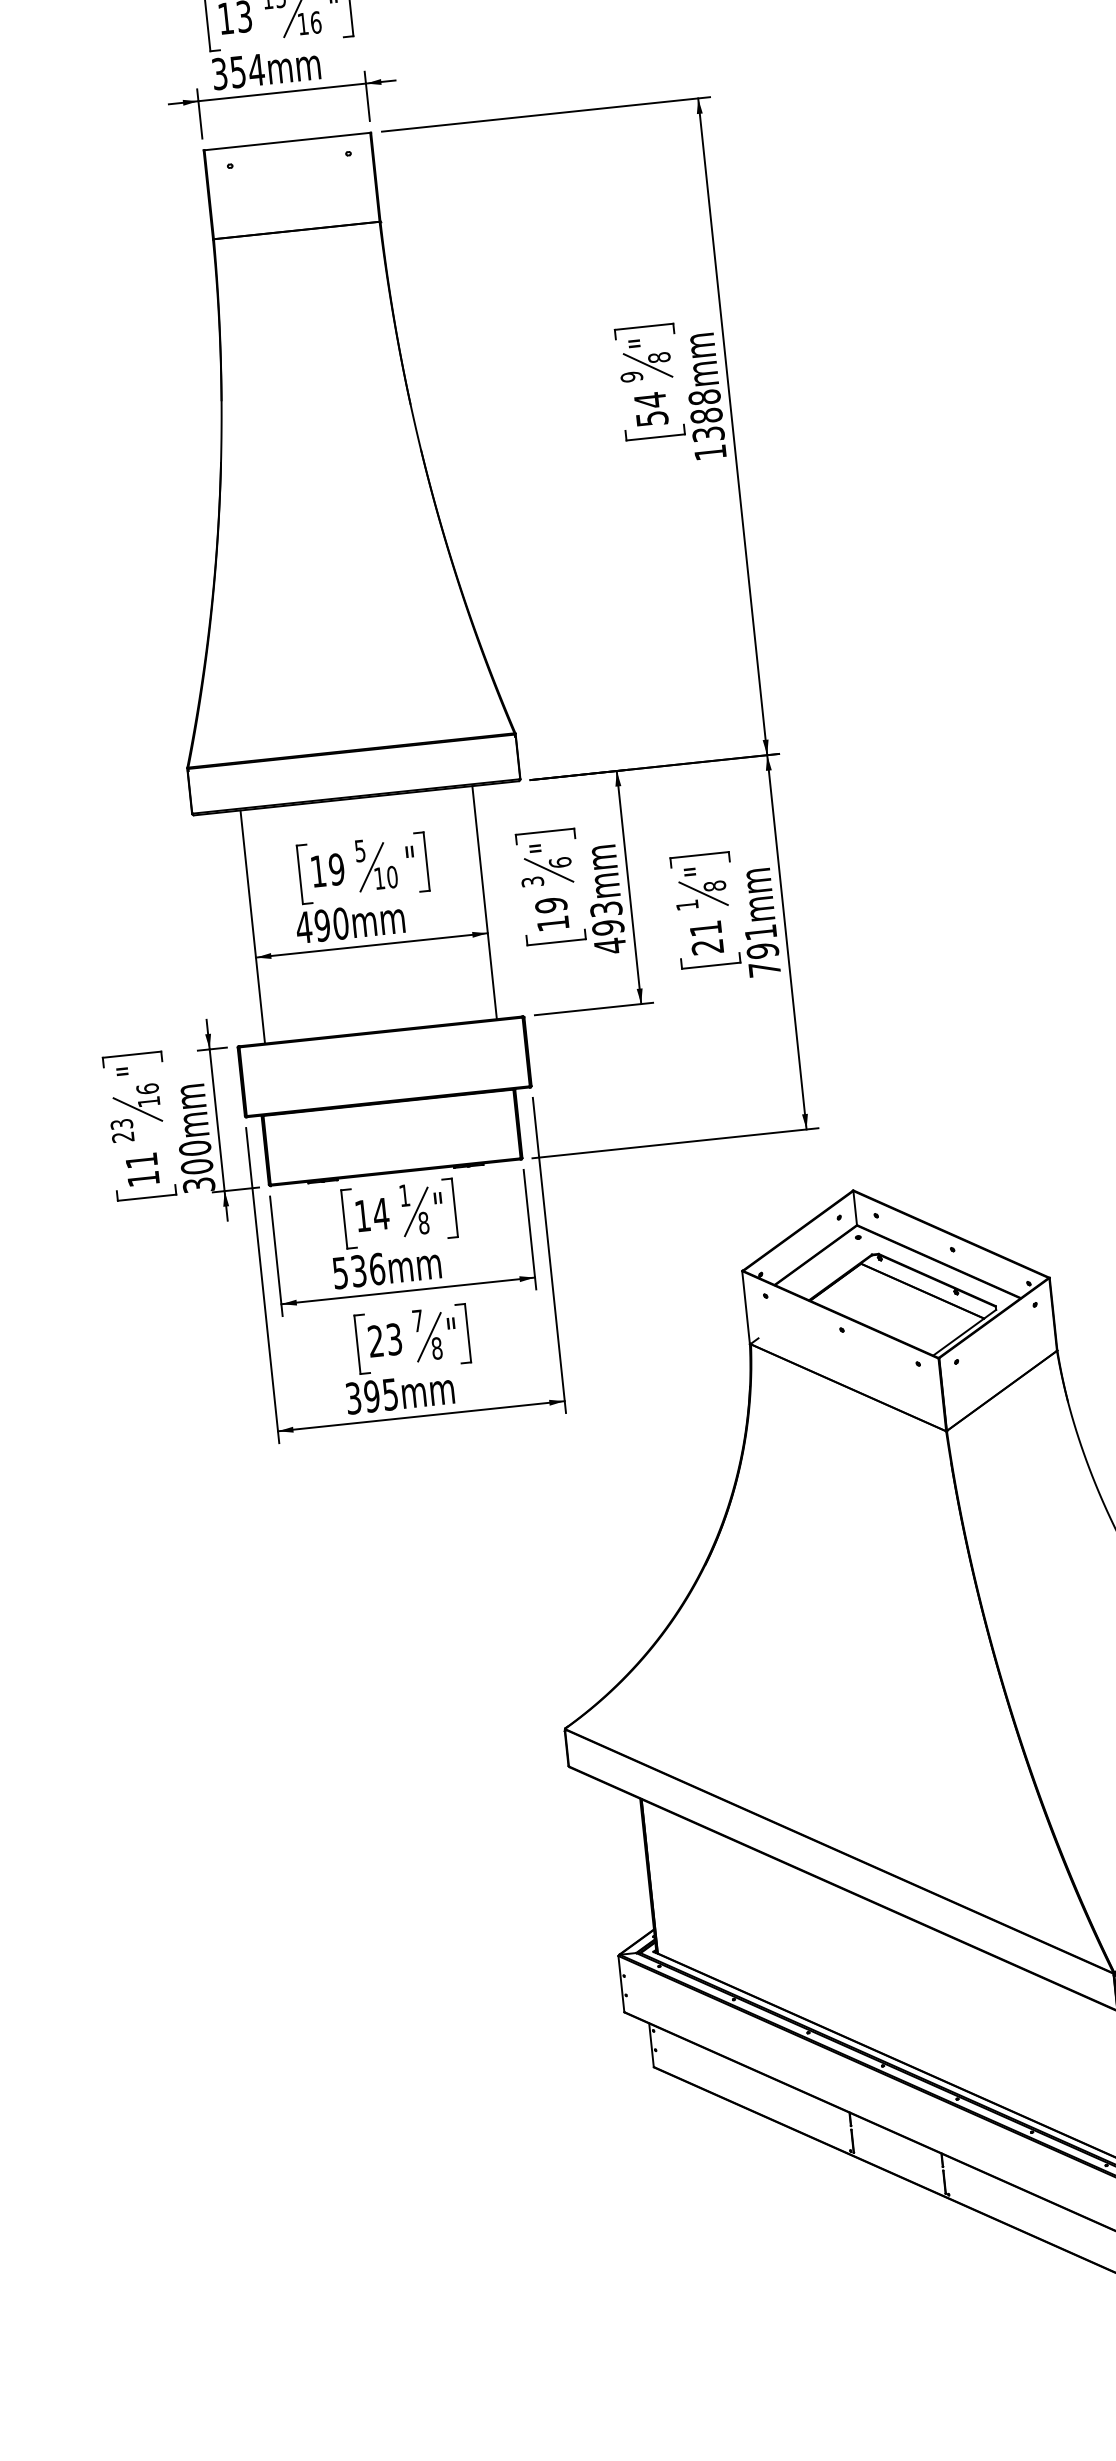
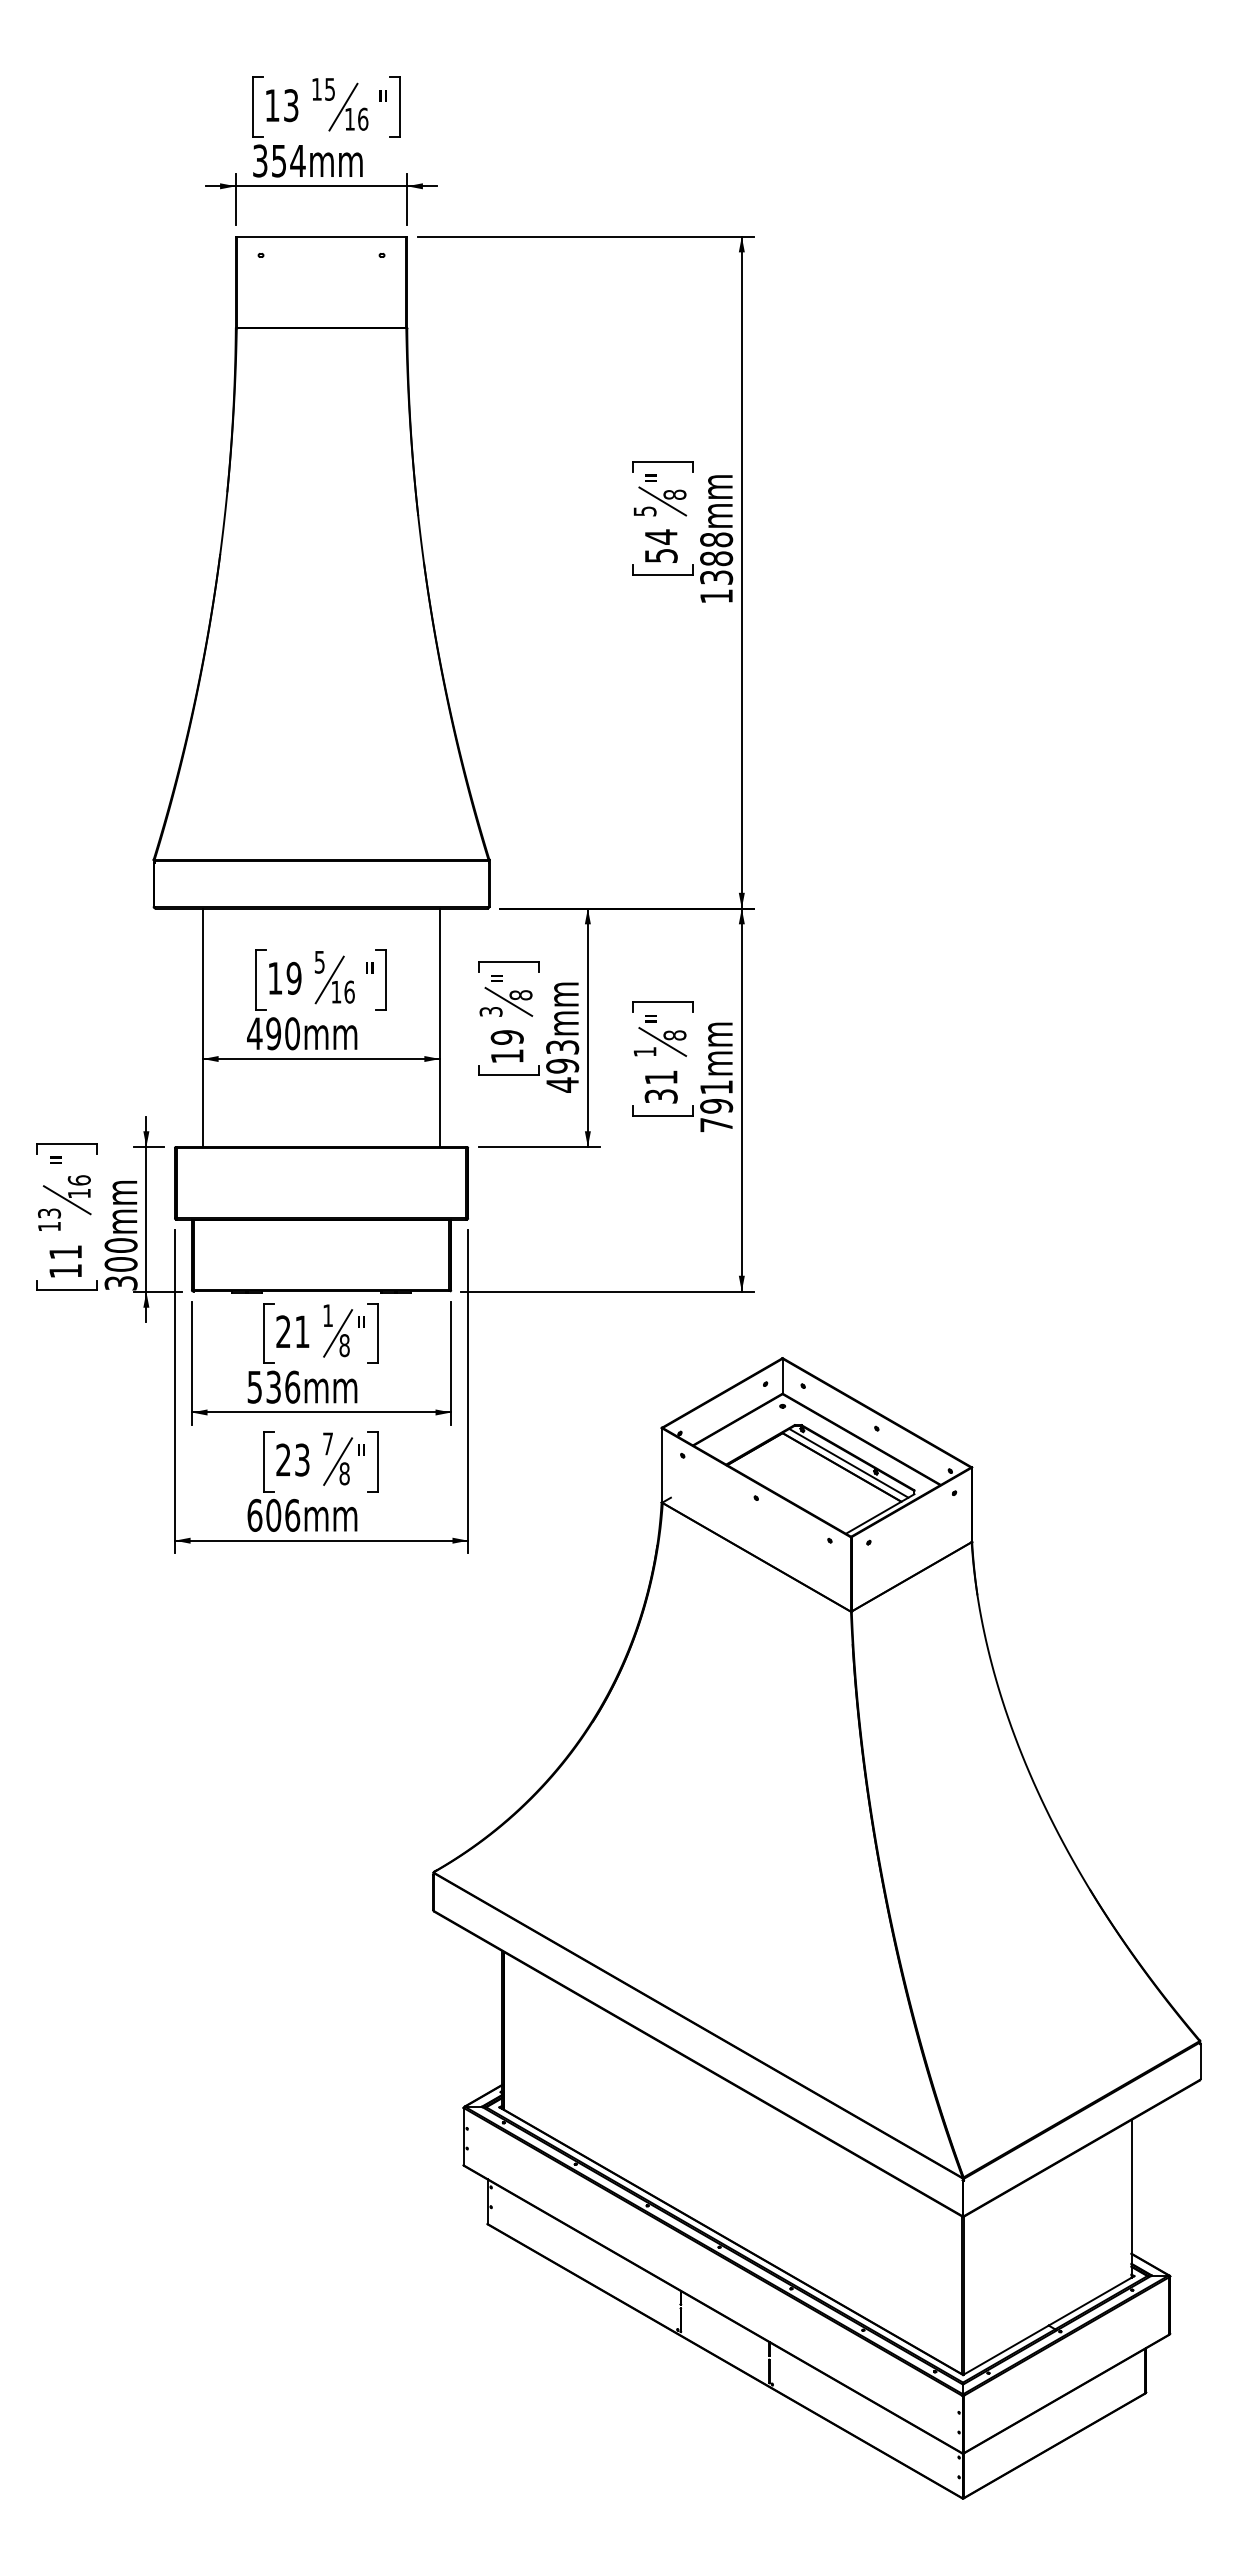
text: (631, 377) -> (644, 511), 9 -> 5
text: (559, 862) -> (520, 995), 6 -> 8
text: (392, 876) -> (349, 991), 10 -> 16
text: (708, 947) -> (661, 1096), 21 -> 31
text: (123, 1137) -> (49, 1226), 23 -> 13
text: (372, 1214) -> (293, 1331), 14 -> 21
line: (928, 1285) -> (848, 1462), added
text: (371, 1395) -> (273, 1514), 395mm -> 606mm

